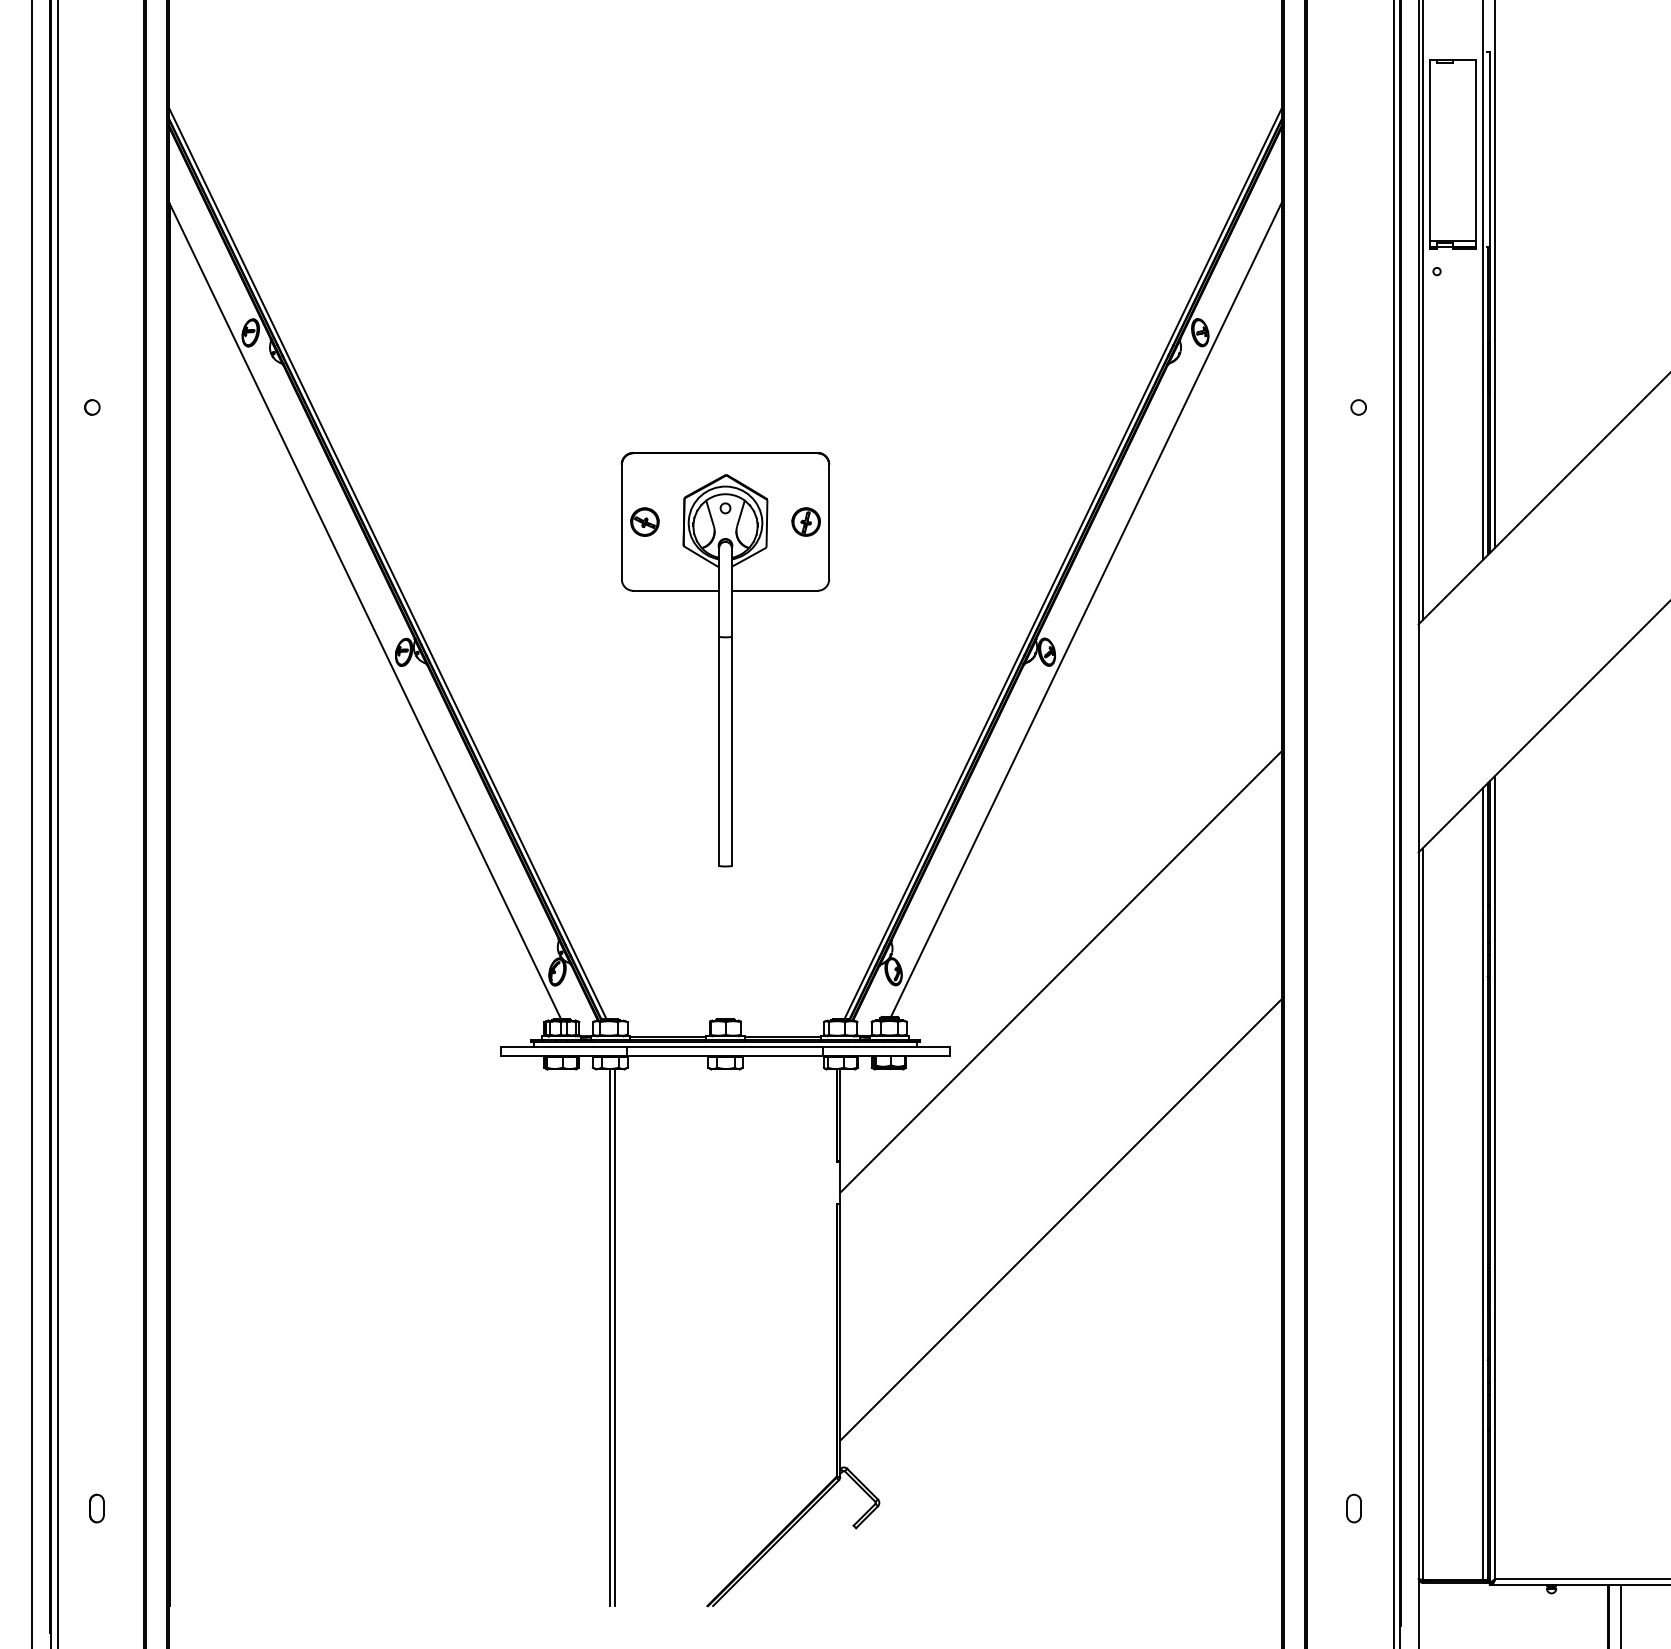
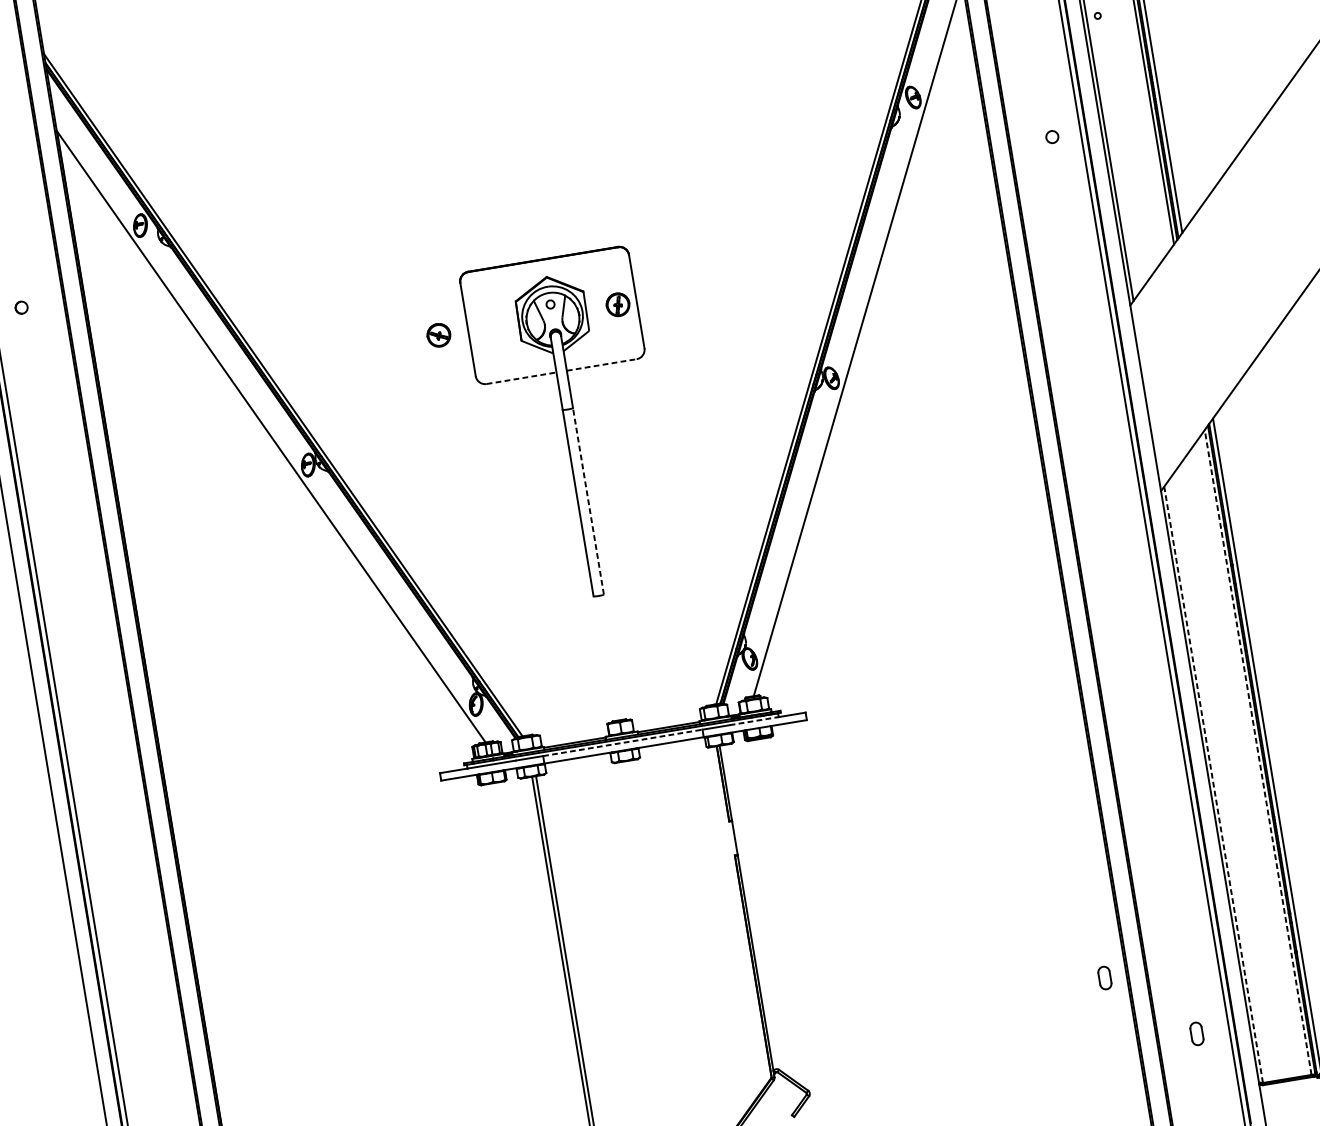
part: (644, 521) -> (438, 334), moved
line: (676, 590) -> (521, 377), solid -> dashed
line: (774, 590) -> (601, 364), solid -> dashed
line: (731, 751) -> (588, 501), solid -> dashed
line: (1060, 971) -> (885, 636), removed
line: (725, 1046) -> (623, 742), solid -> dashed
line: (887, 1046) -> (754, 720), solid -> dashed
line: (1483, 1183) -> (1258, 751), solid -> dashed
line: (1423, 1213) -> (1213, 784), solid -> dashed
line: (1060, 1219) -> (919, 838), removed
part: (1254, 1423) -> (1104, 978), added

